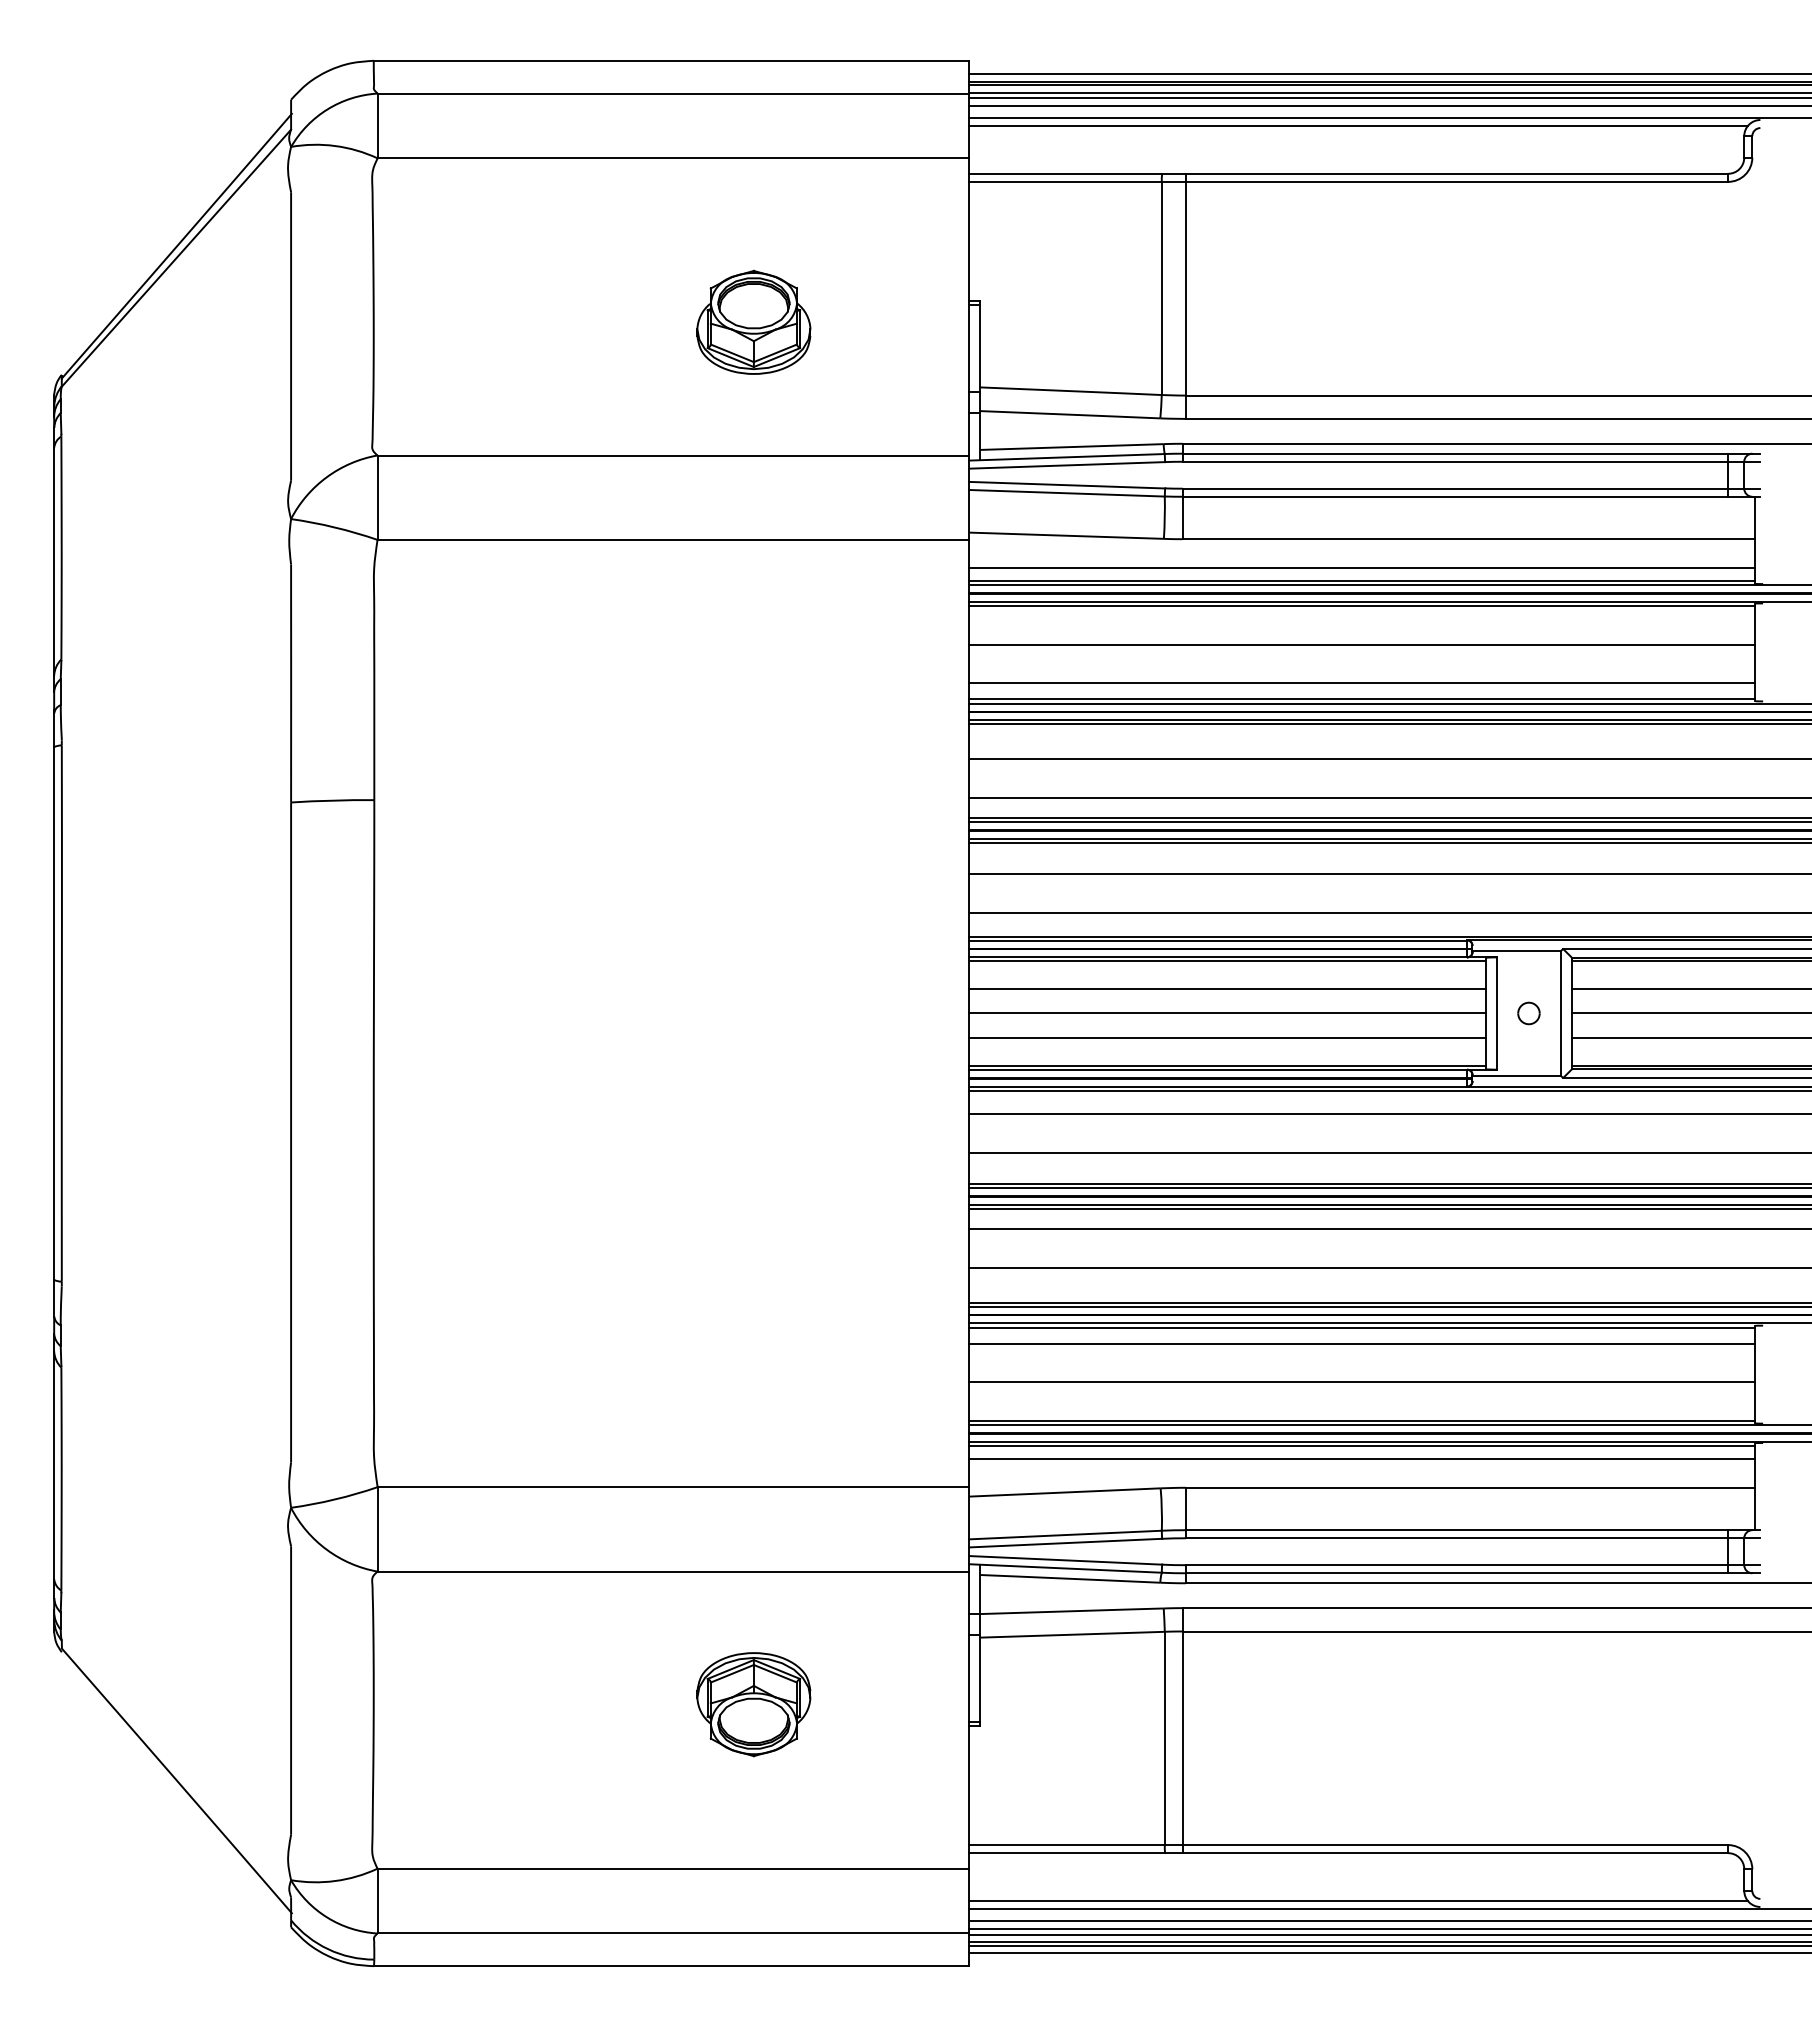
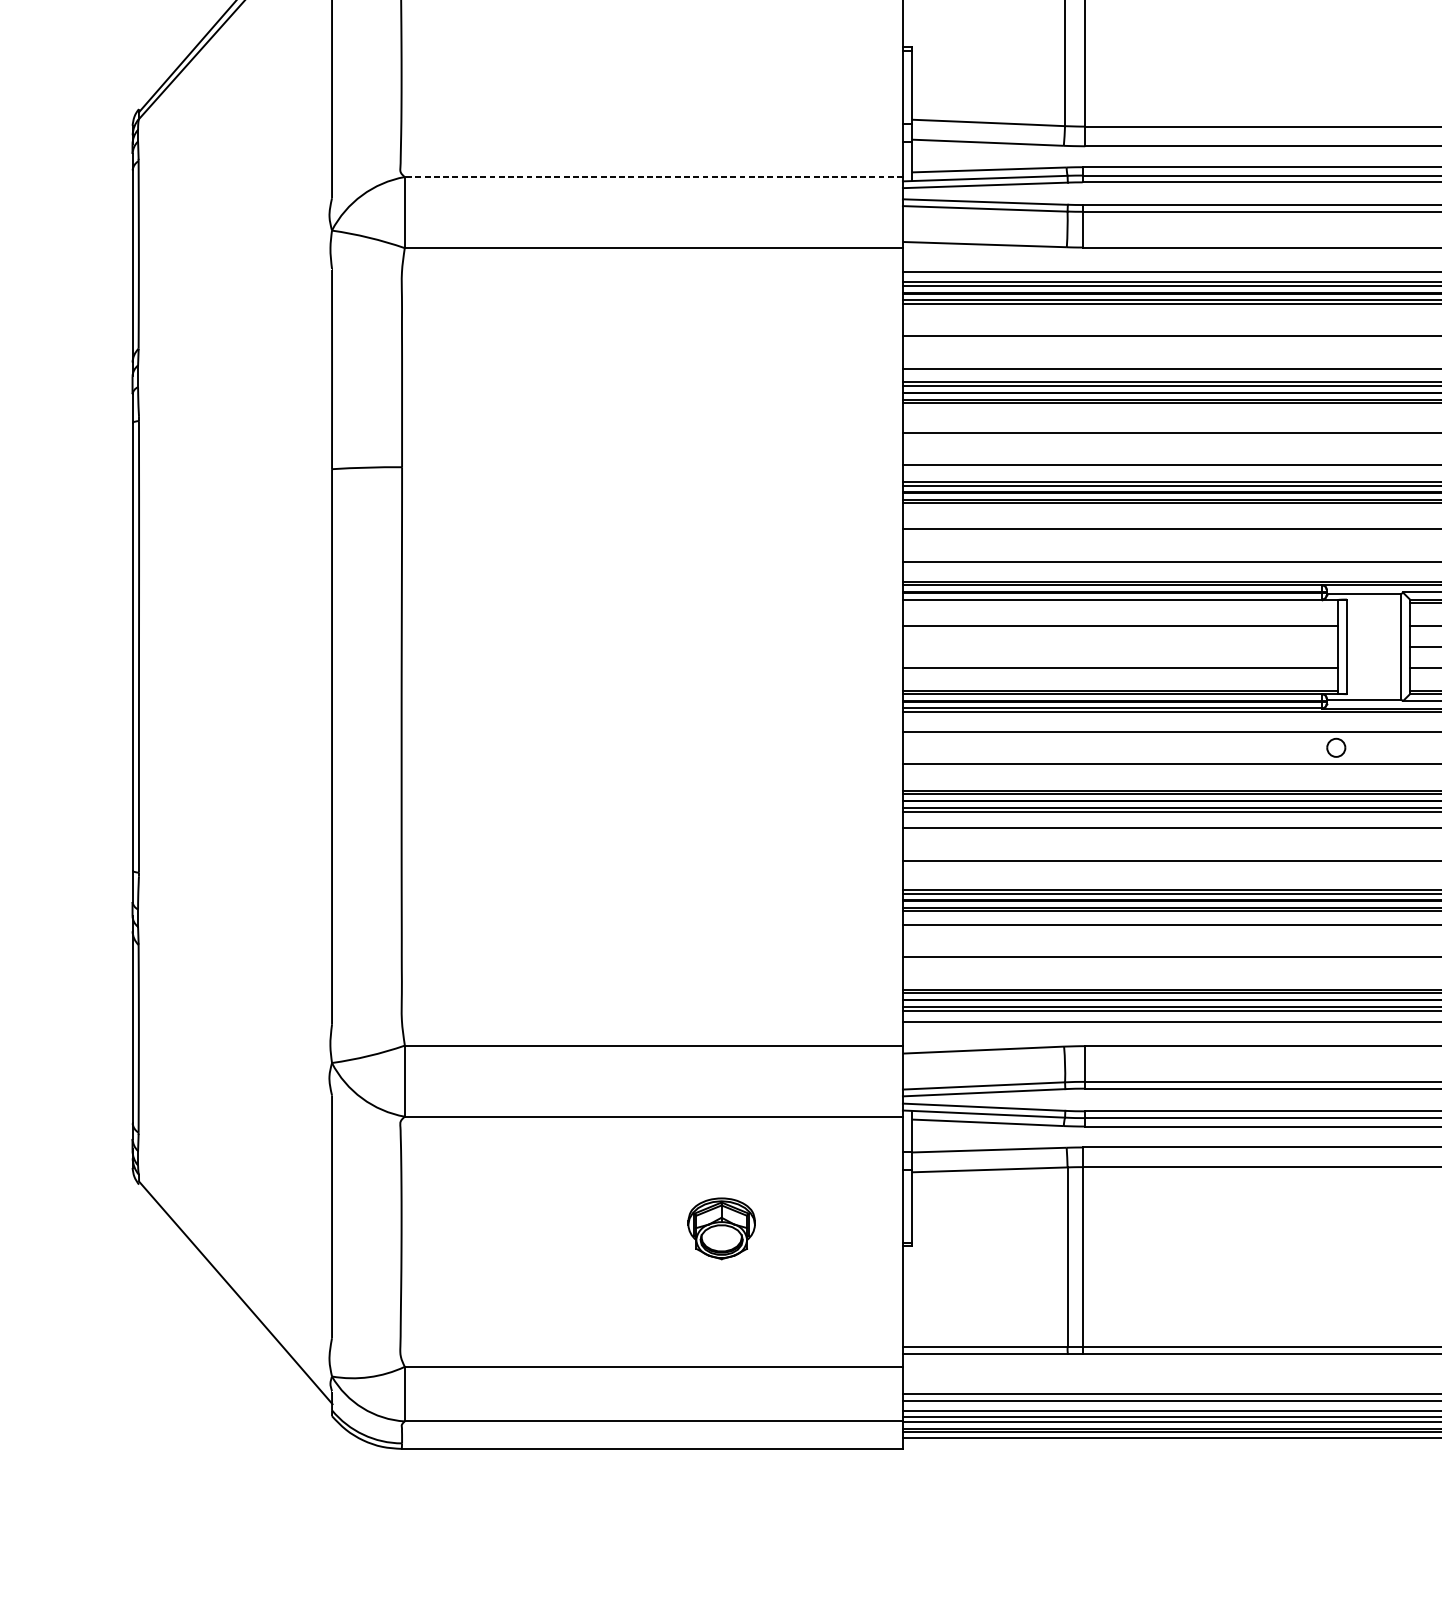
part: (753, 321) -> (721, 64), removed
line: (673, 455) -> (653, 177), solid -> dashed
line: (1227, 961) -> (1120, 603), removed
line: (1227, 1013) -> (1120, 646), removed
part: (1528, 1013) -> (1335, 747), moved
part: (753, 1704) -> (721, 1228), size x0.7

